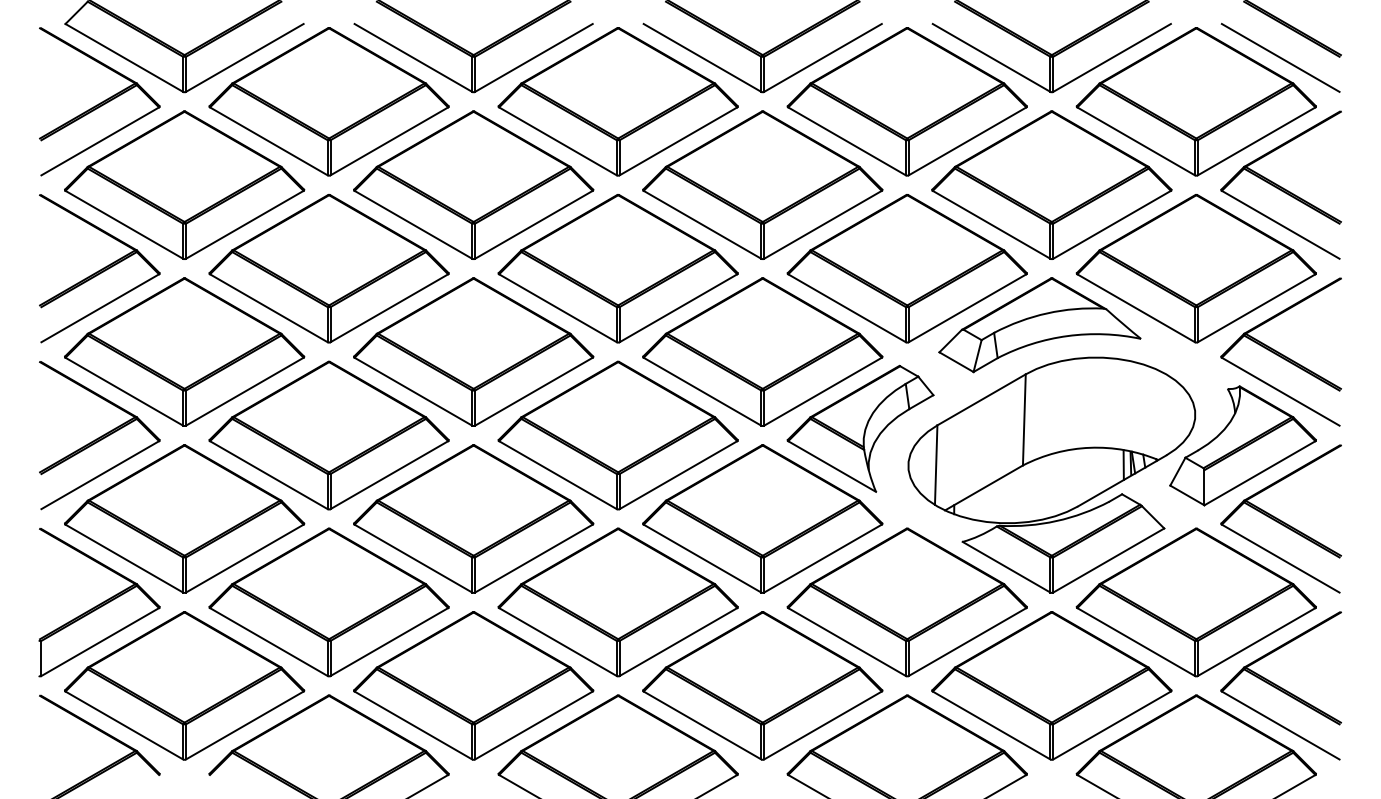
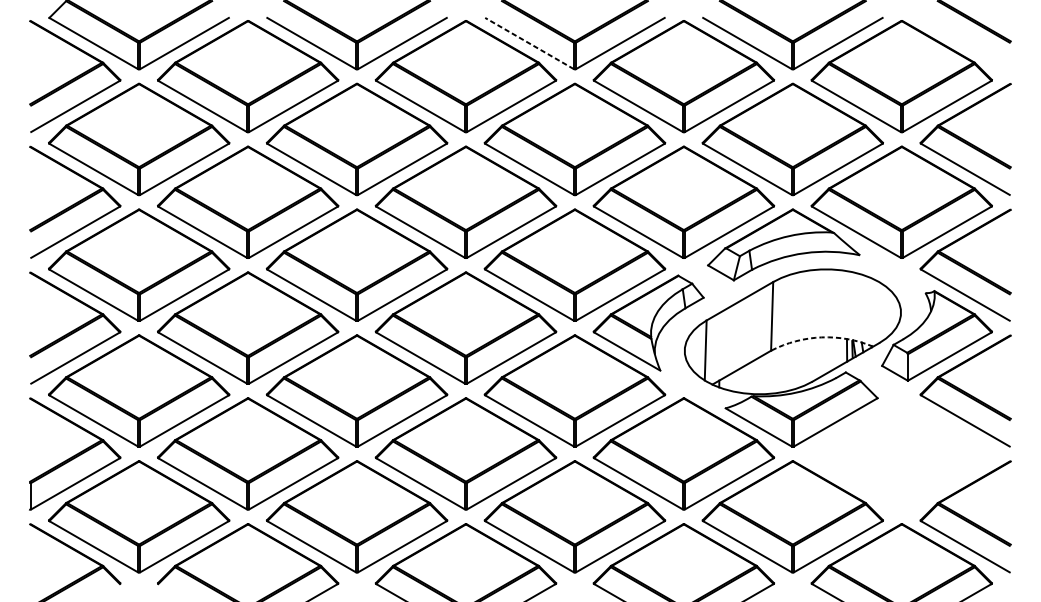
line: (702, 57) -> (529, 43), solid -> dashed
line: (1280, 57) -> (965, 43), removed
arc: (1090, 447) -> (822, 337), solid -> dashed
part: (1195, 602) -> (901, 454), removed

